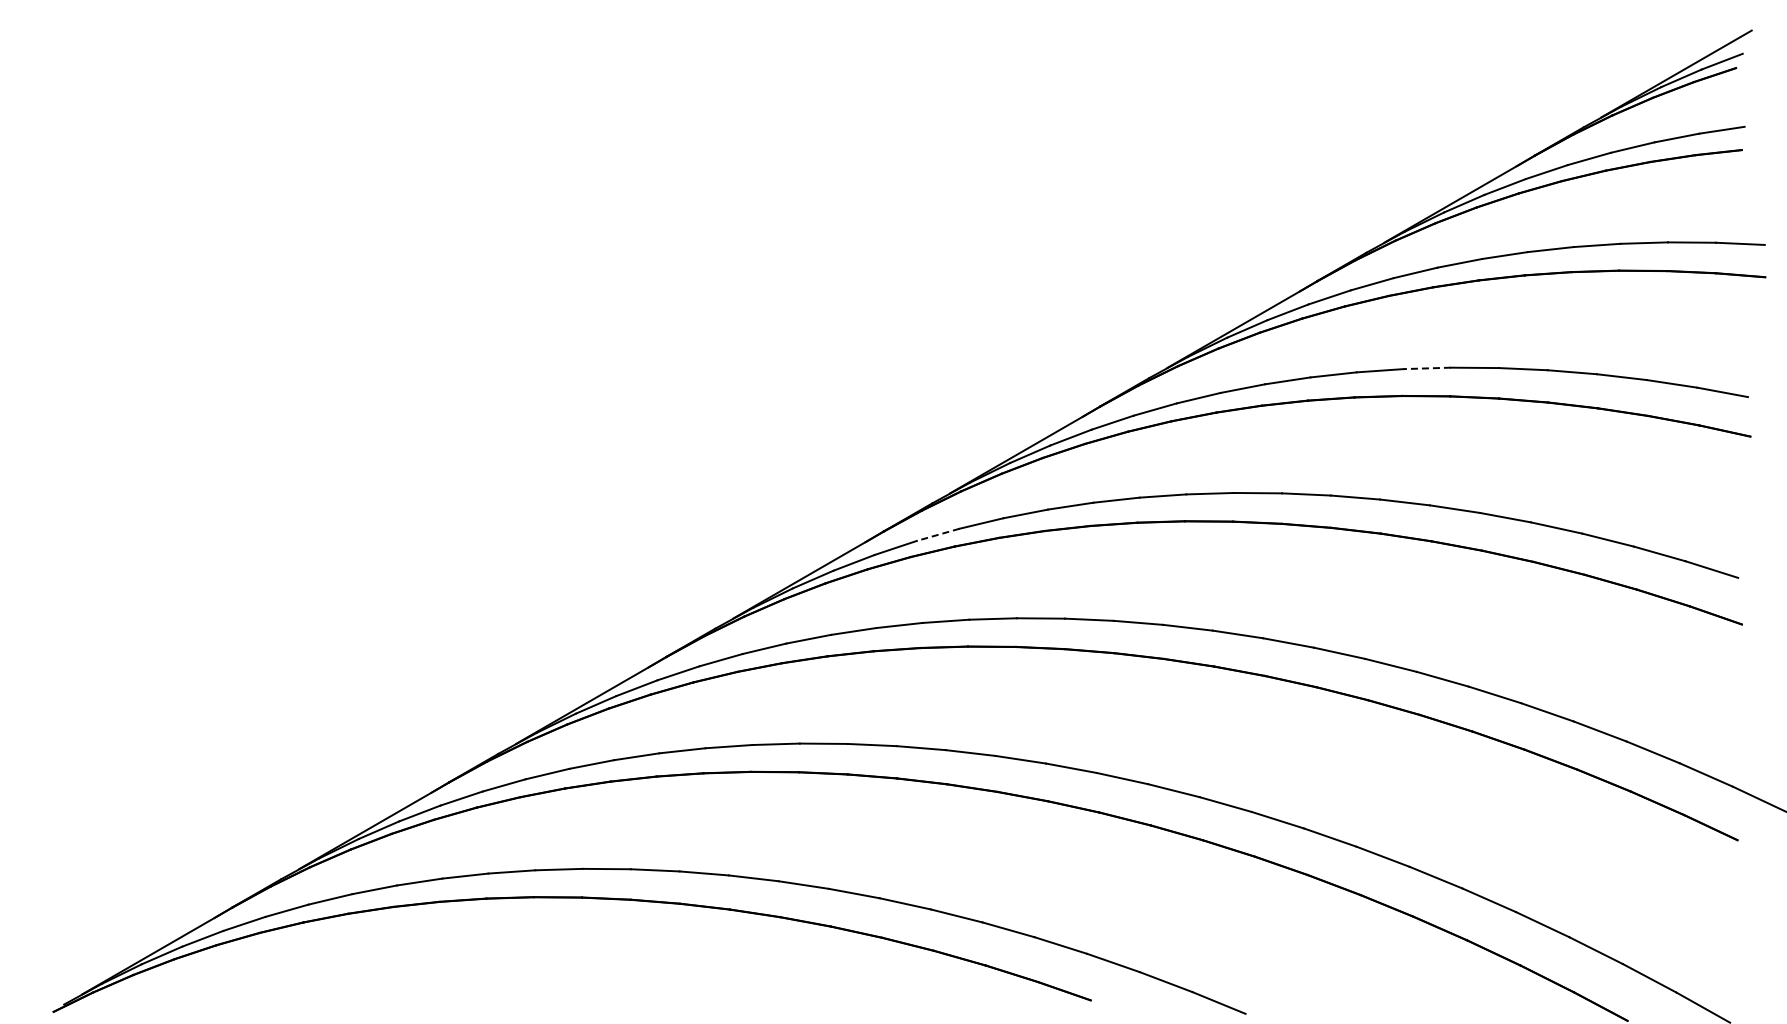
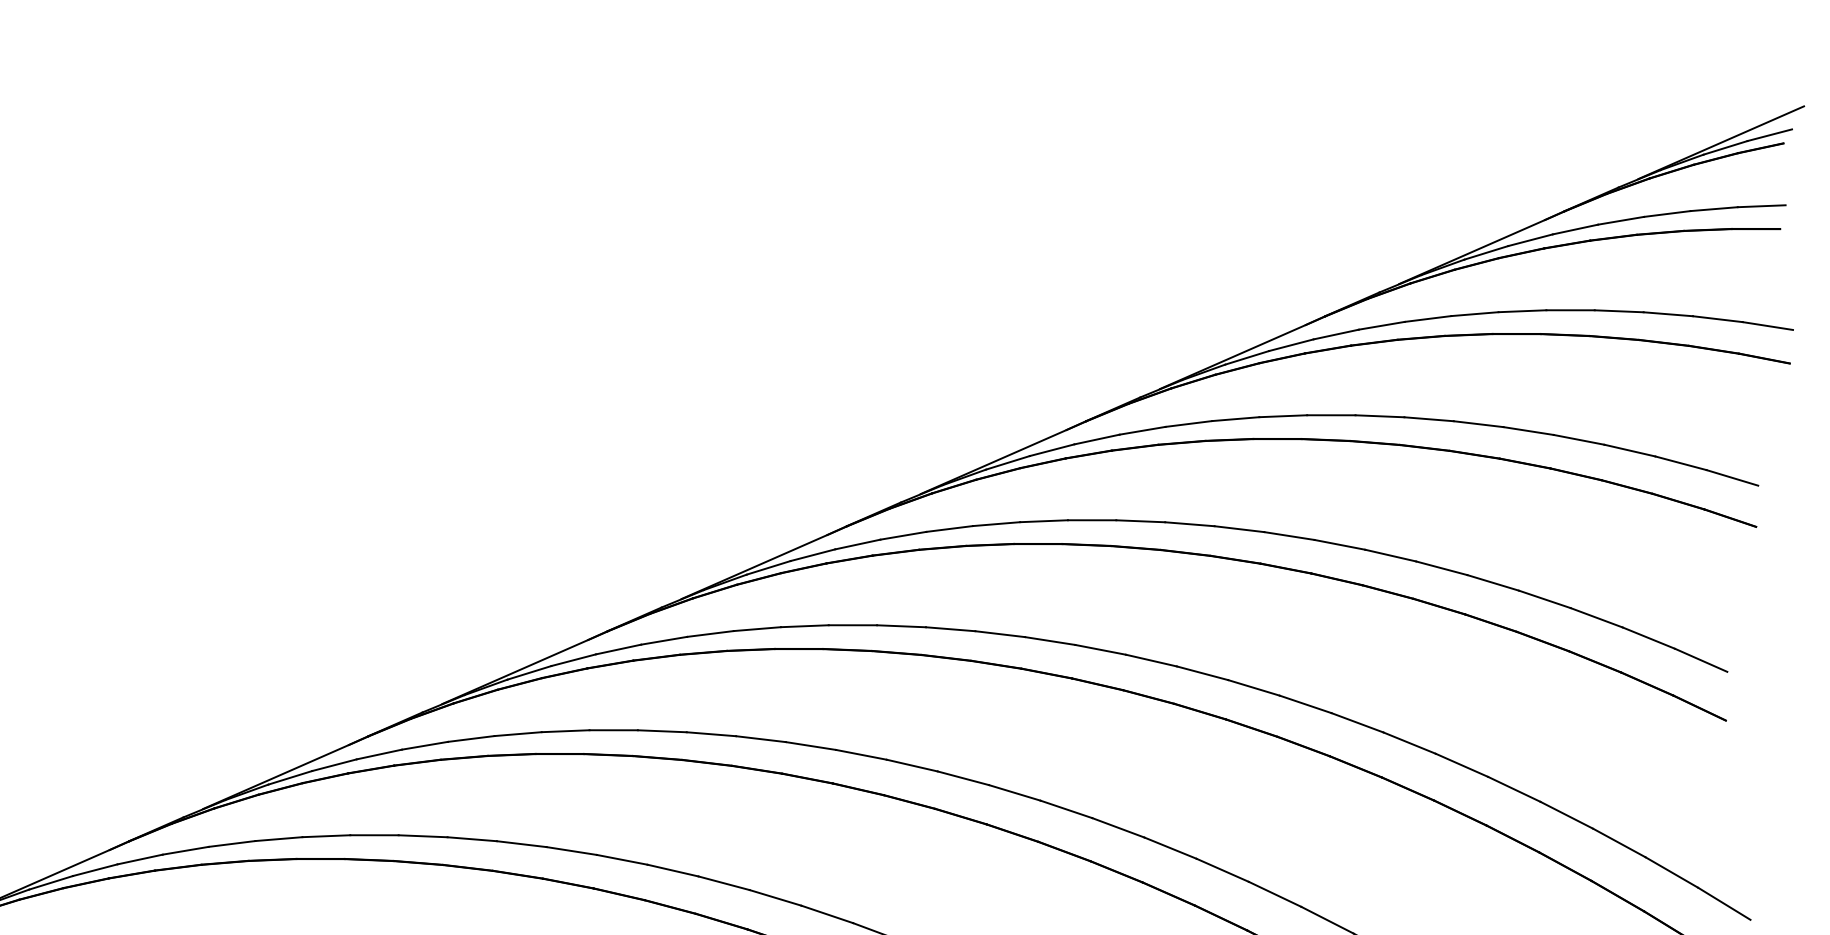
line: (1427, 368) -> (1429, 419), dashed -> solid
line: (937, 534) -> (902, 535), dashed -> solid

